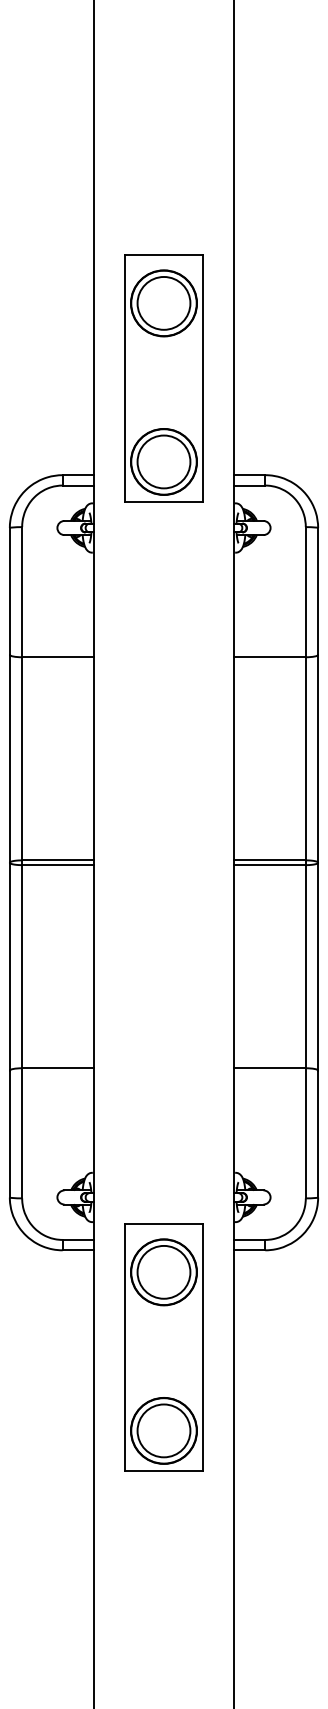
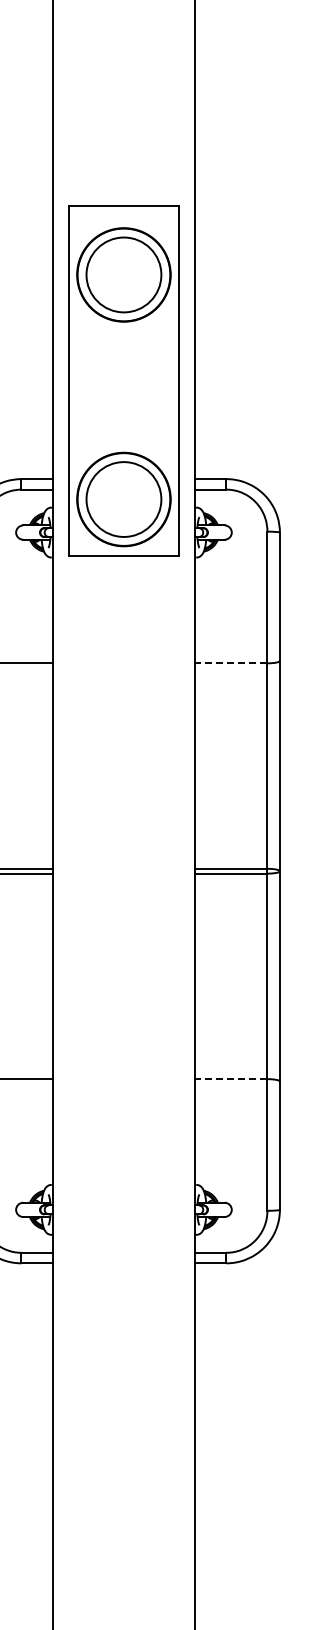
part: (163, 378) -> (123, 381), size x1.4
line: (270, 657) -> (231, 663), solid -> dashed
line: (270, 1068) -> (231, 1079), solid -> dashed
part: (163, 1347) -> (123, 1361), removed

